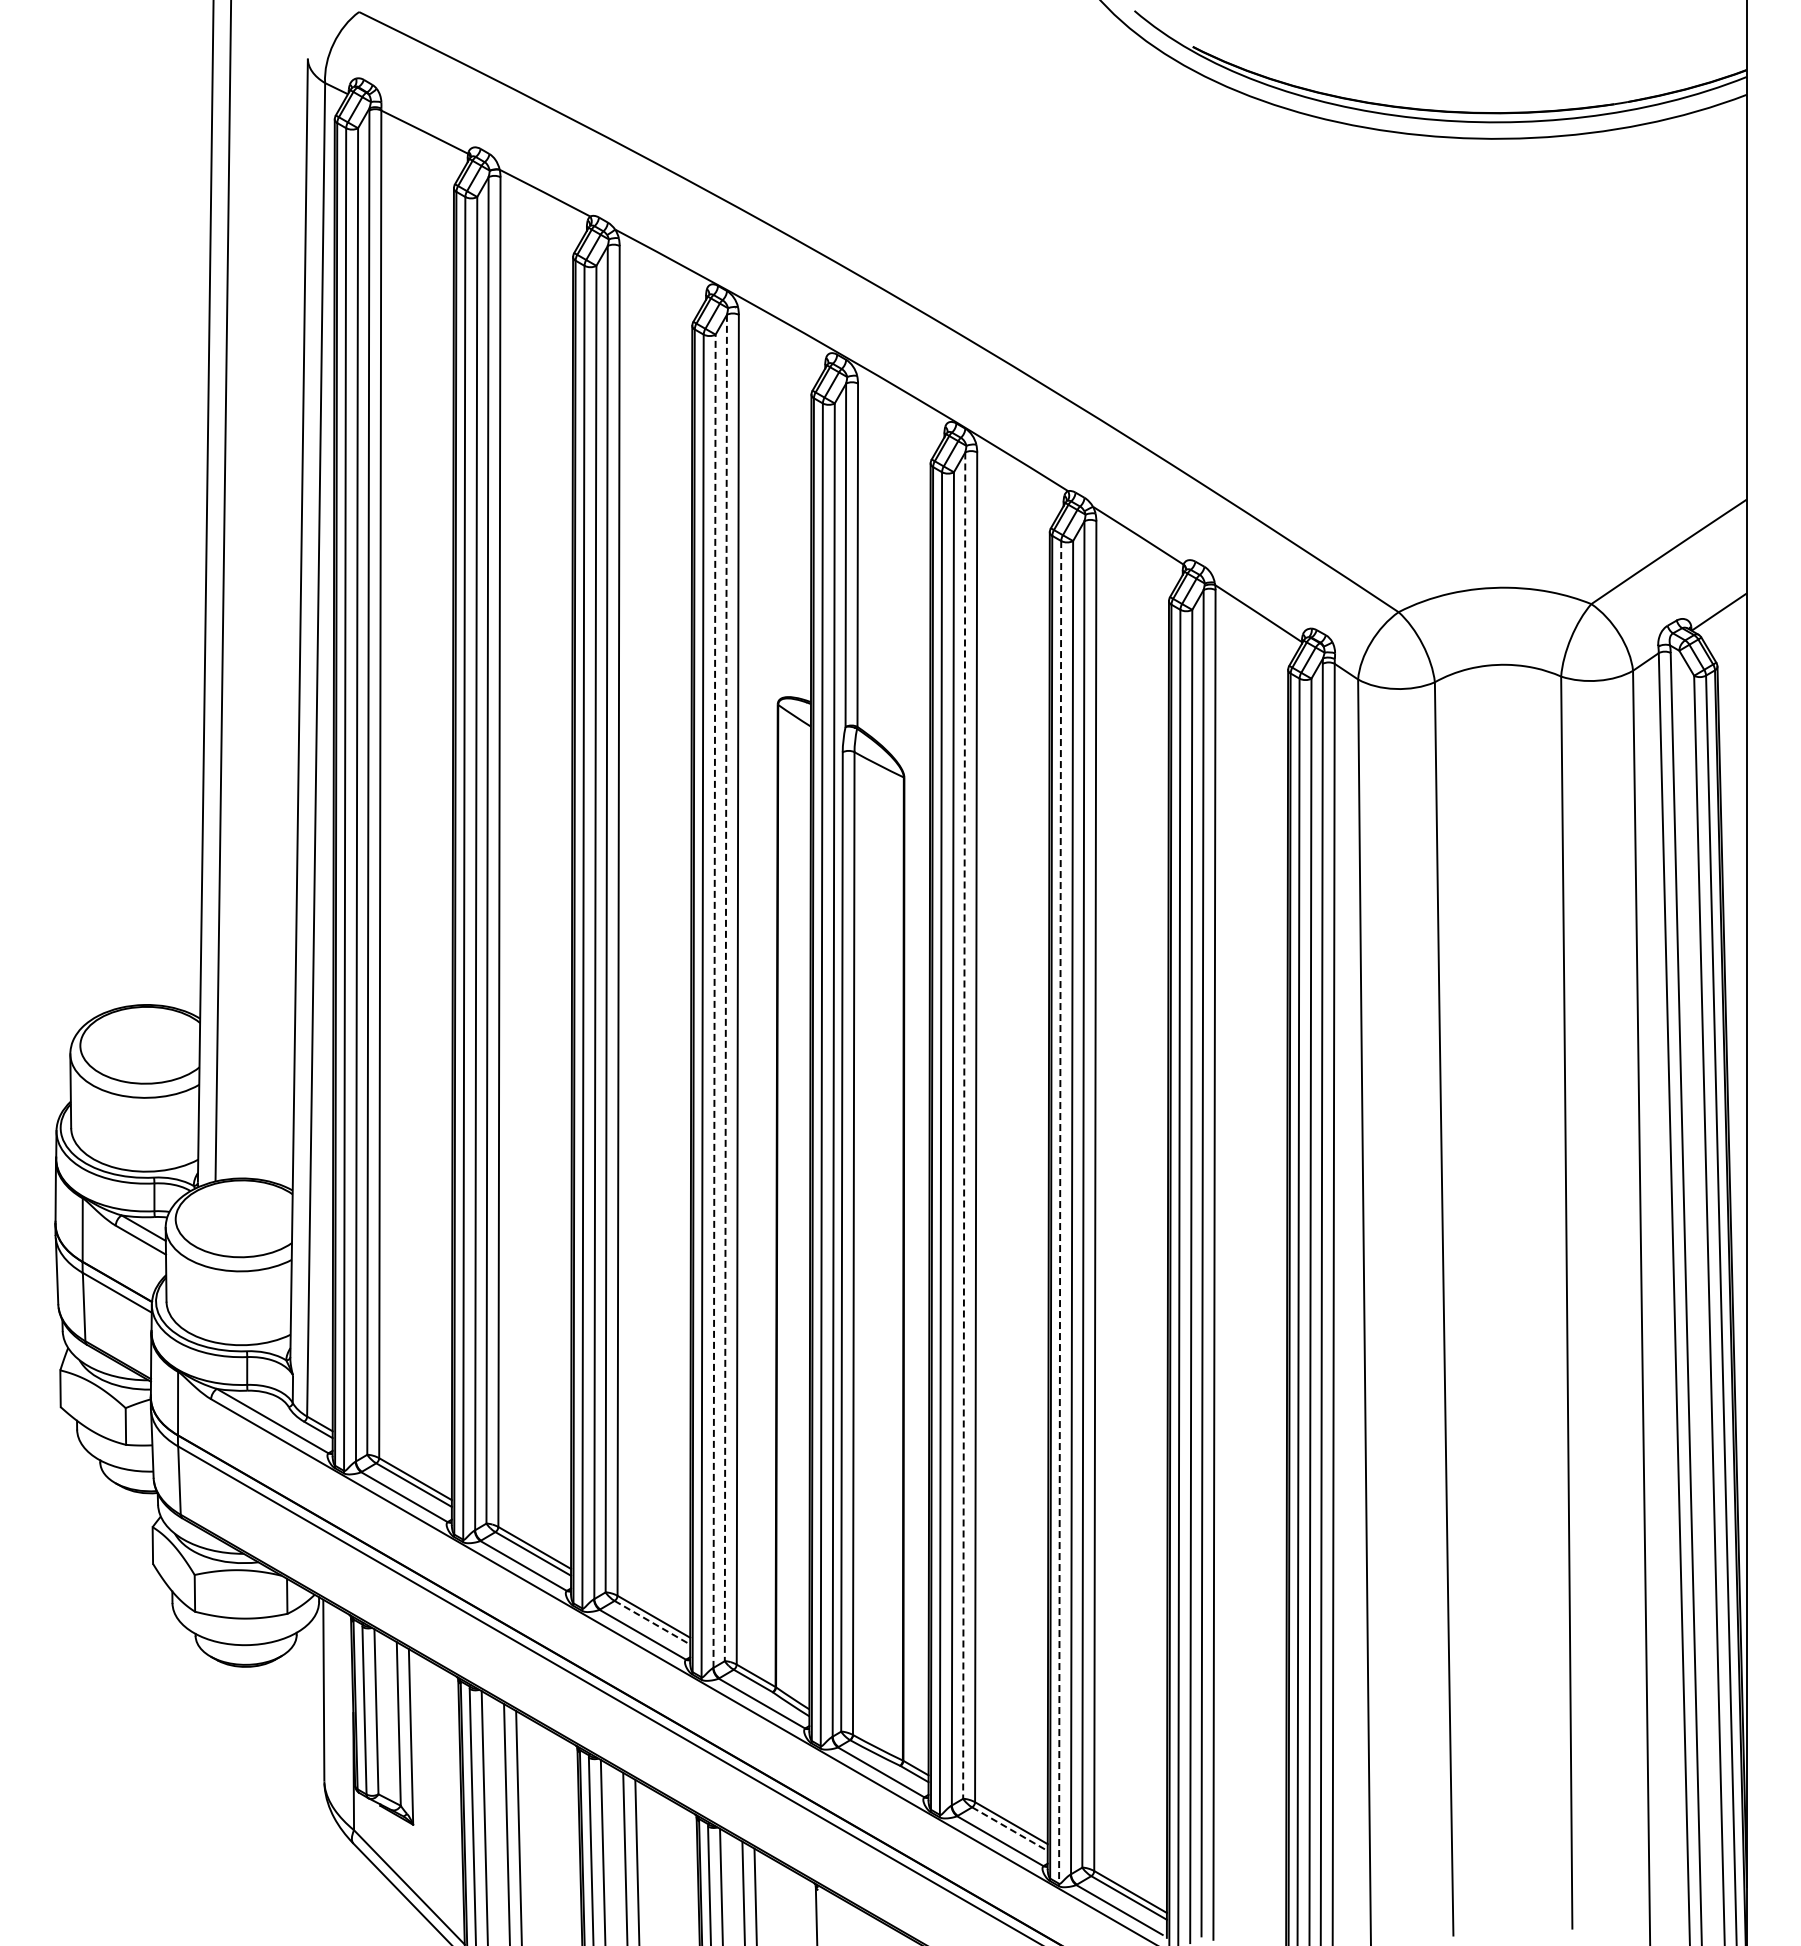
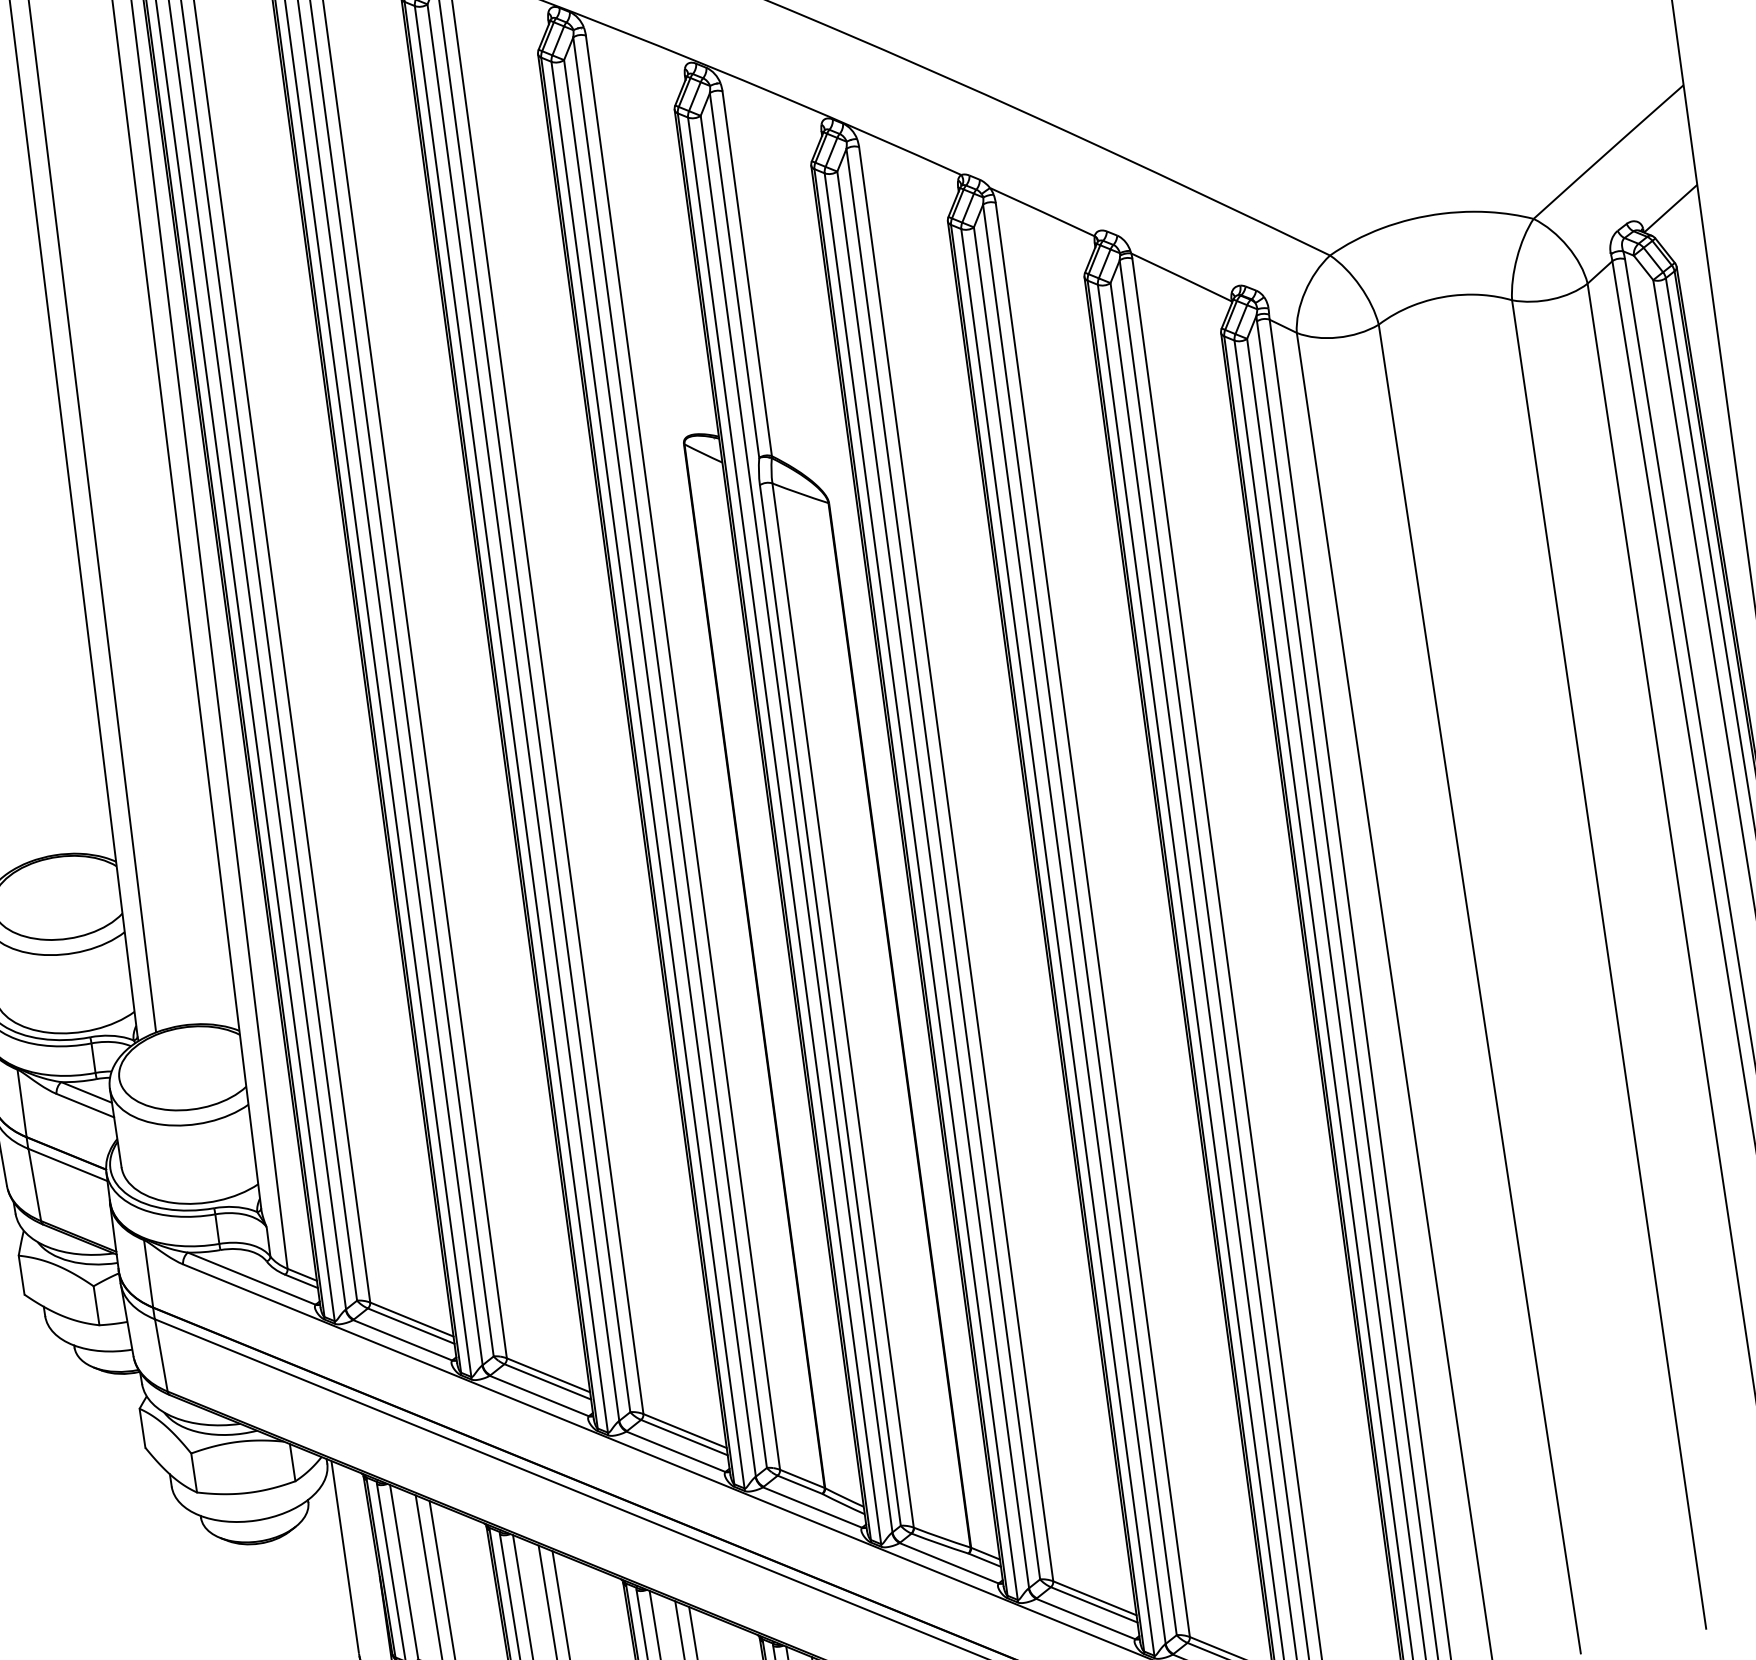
line: (725, 988) -> (669, 753), dashed -> solid
line: (714, 1001) -> (659, 768), dashed -> solid
line: (964, 1126) -> (943, 865), dashed -> solid
line: (1060, 1212) -> (1058, 942), dashed -> solid
line: (652, 1622) -> (684, 1437), dashed -> solid
line: (1009, 1829) -> (1093, 1605), dashed -> solid

